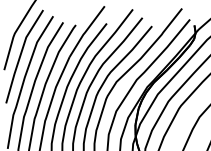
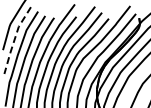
line: (20, 53) -> (14, 38), solid -> dashed

